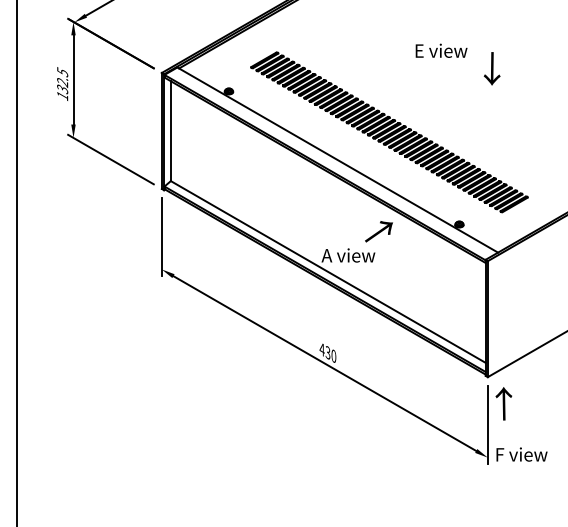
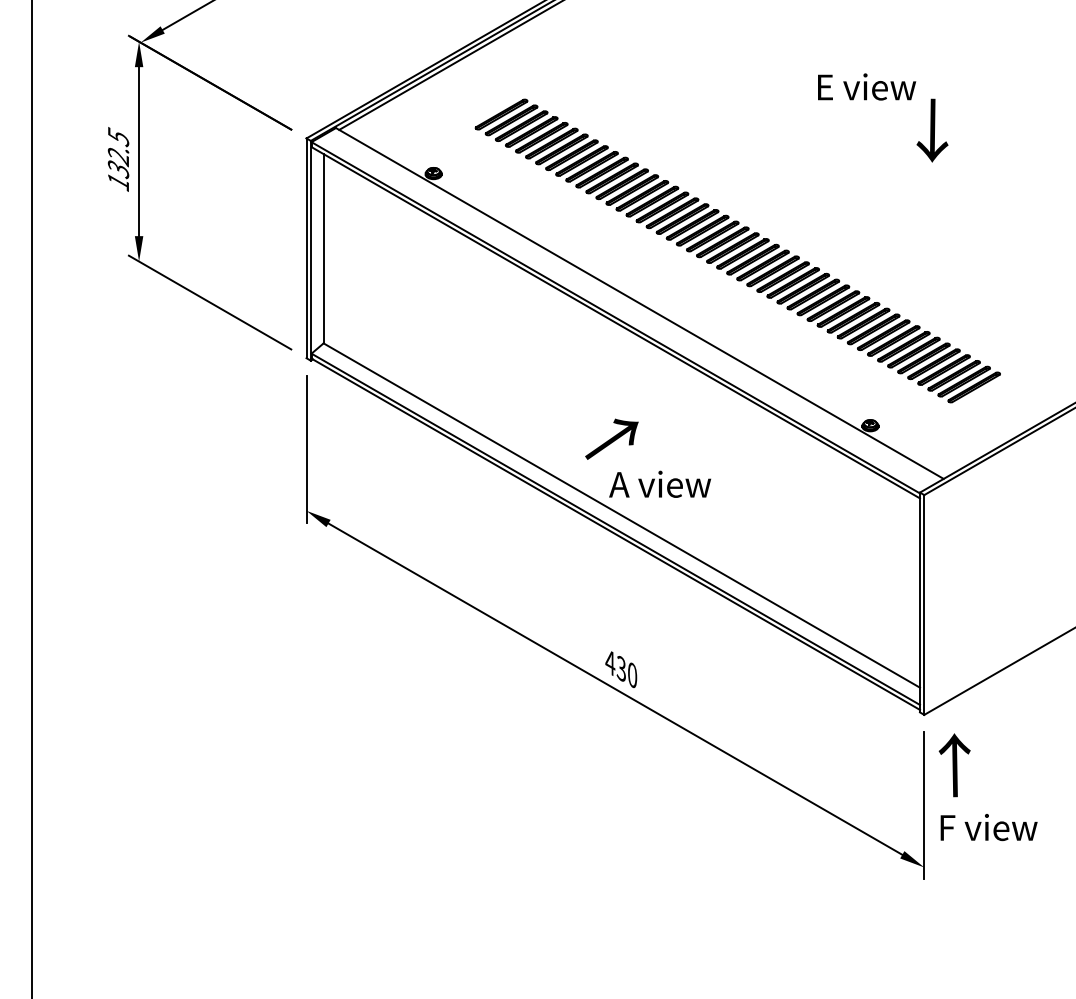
text: (441, 50) -> (866, 86), moved
text: (378, 231) -> (610, 438), moved
text: (521, 454) -> (988, 827), moved

